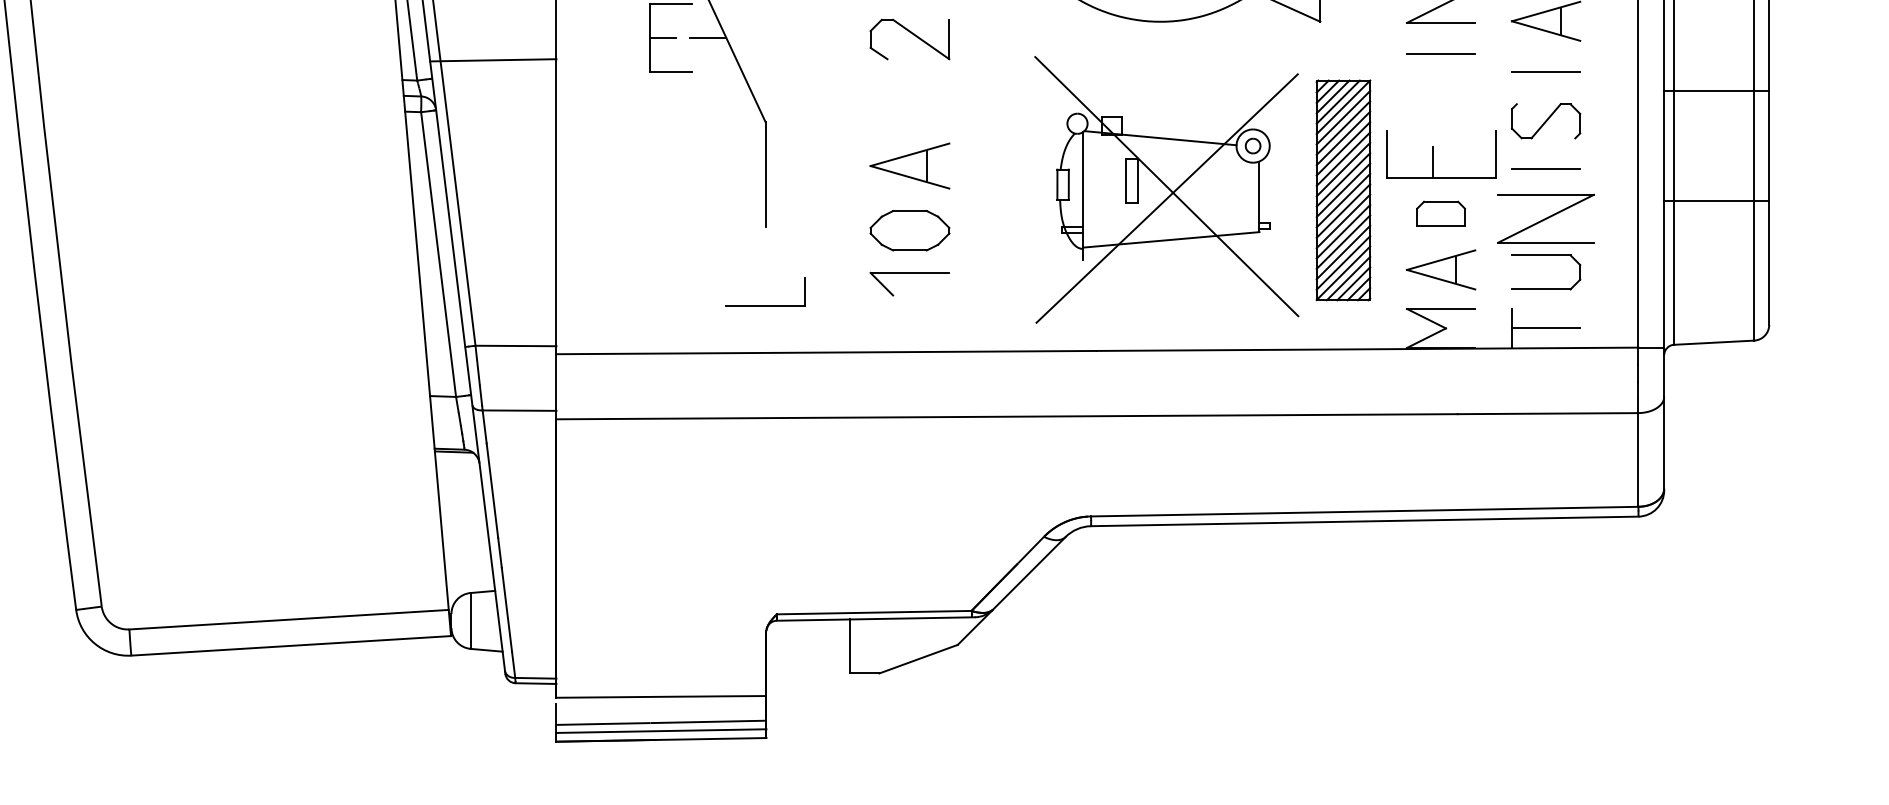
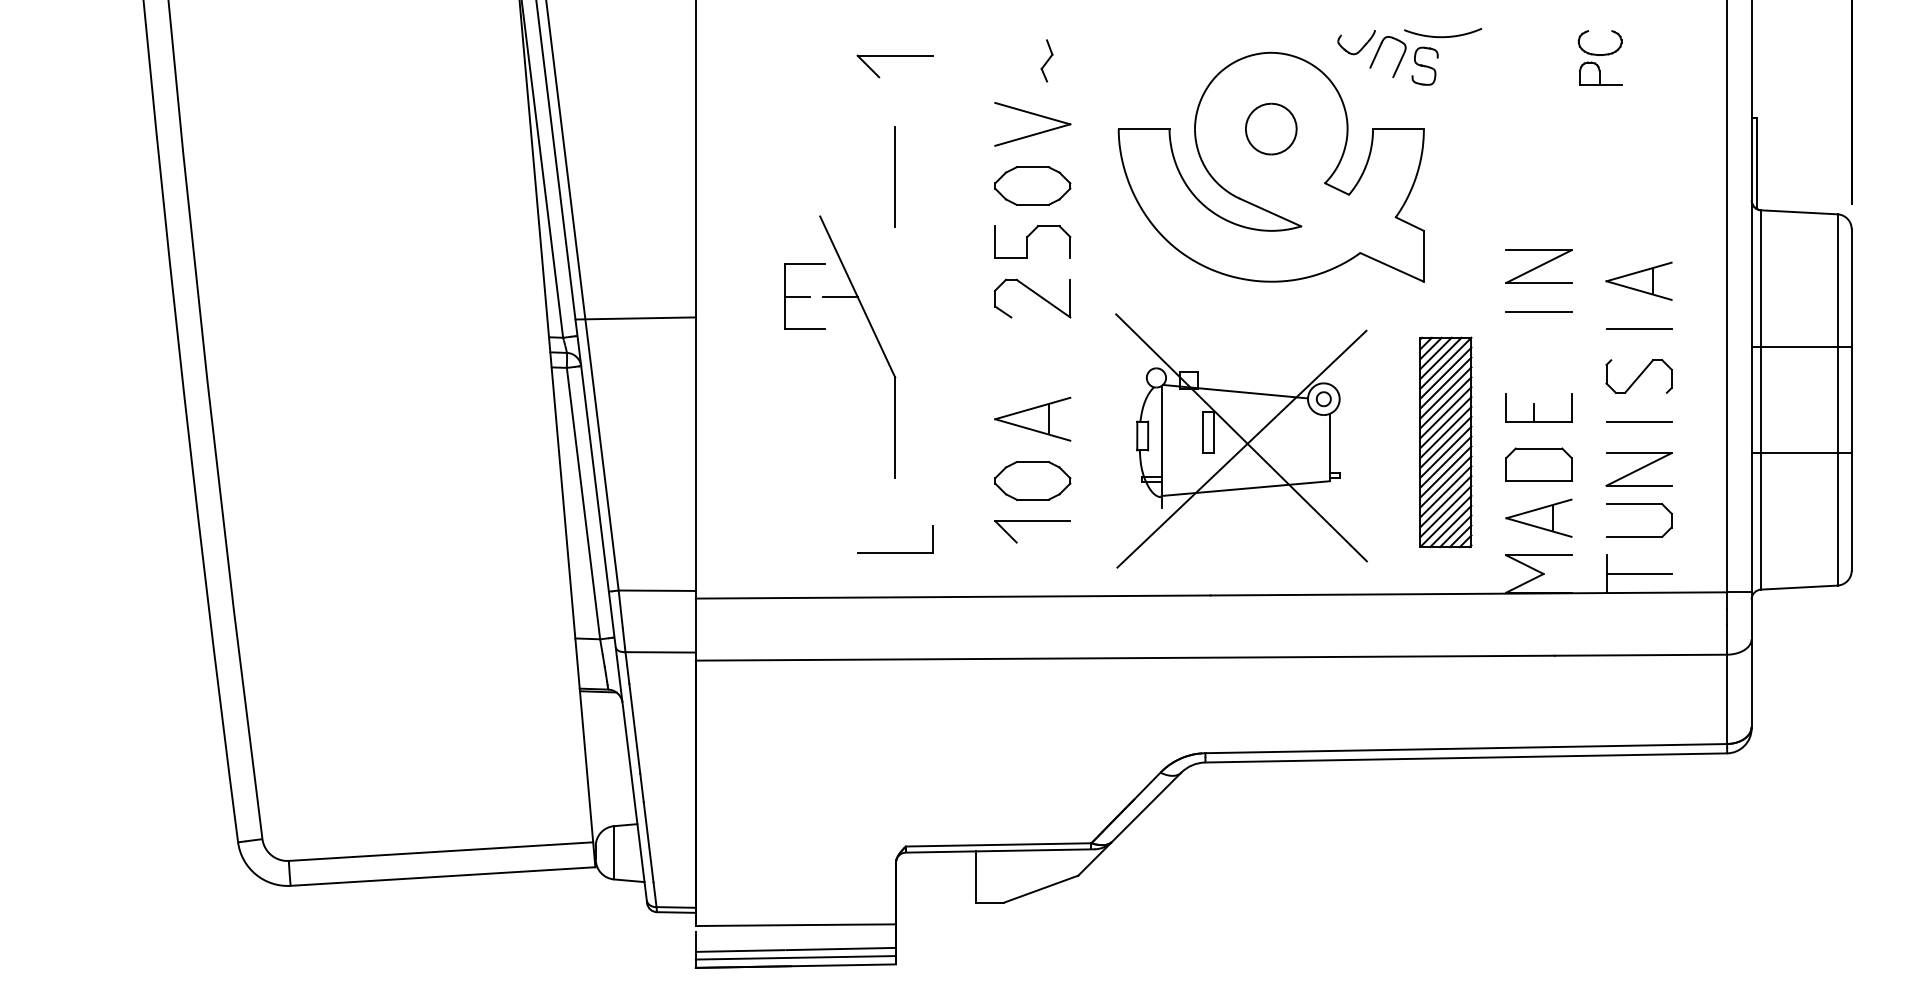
part: (1440, 153) -> (1538, 407), size x0.62
part: (1166, 189) -> (1241, 440), moved
part: (1440, 213) -> (1538, 464), size x1.43
part: (1545, 218) -> (1638, 469), size x0.71

